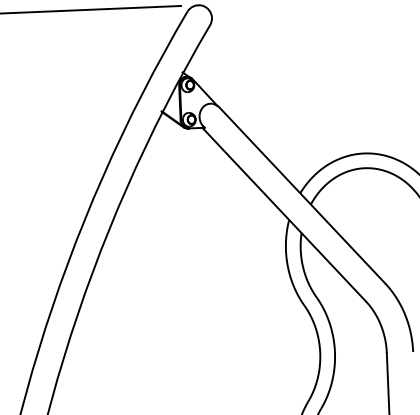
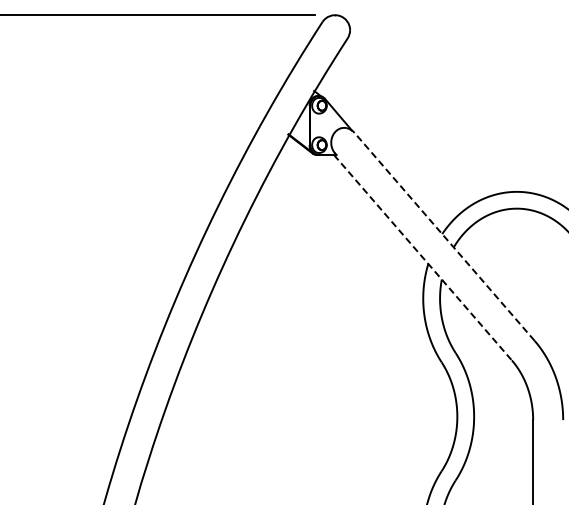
line: (302, 195) -> (444, 236), solid -> dashed
line: (283, 214) -> (422, 257), solid -> dashed

